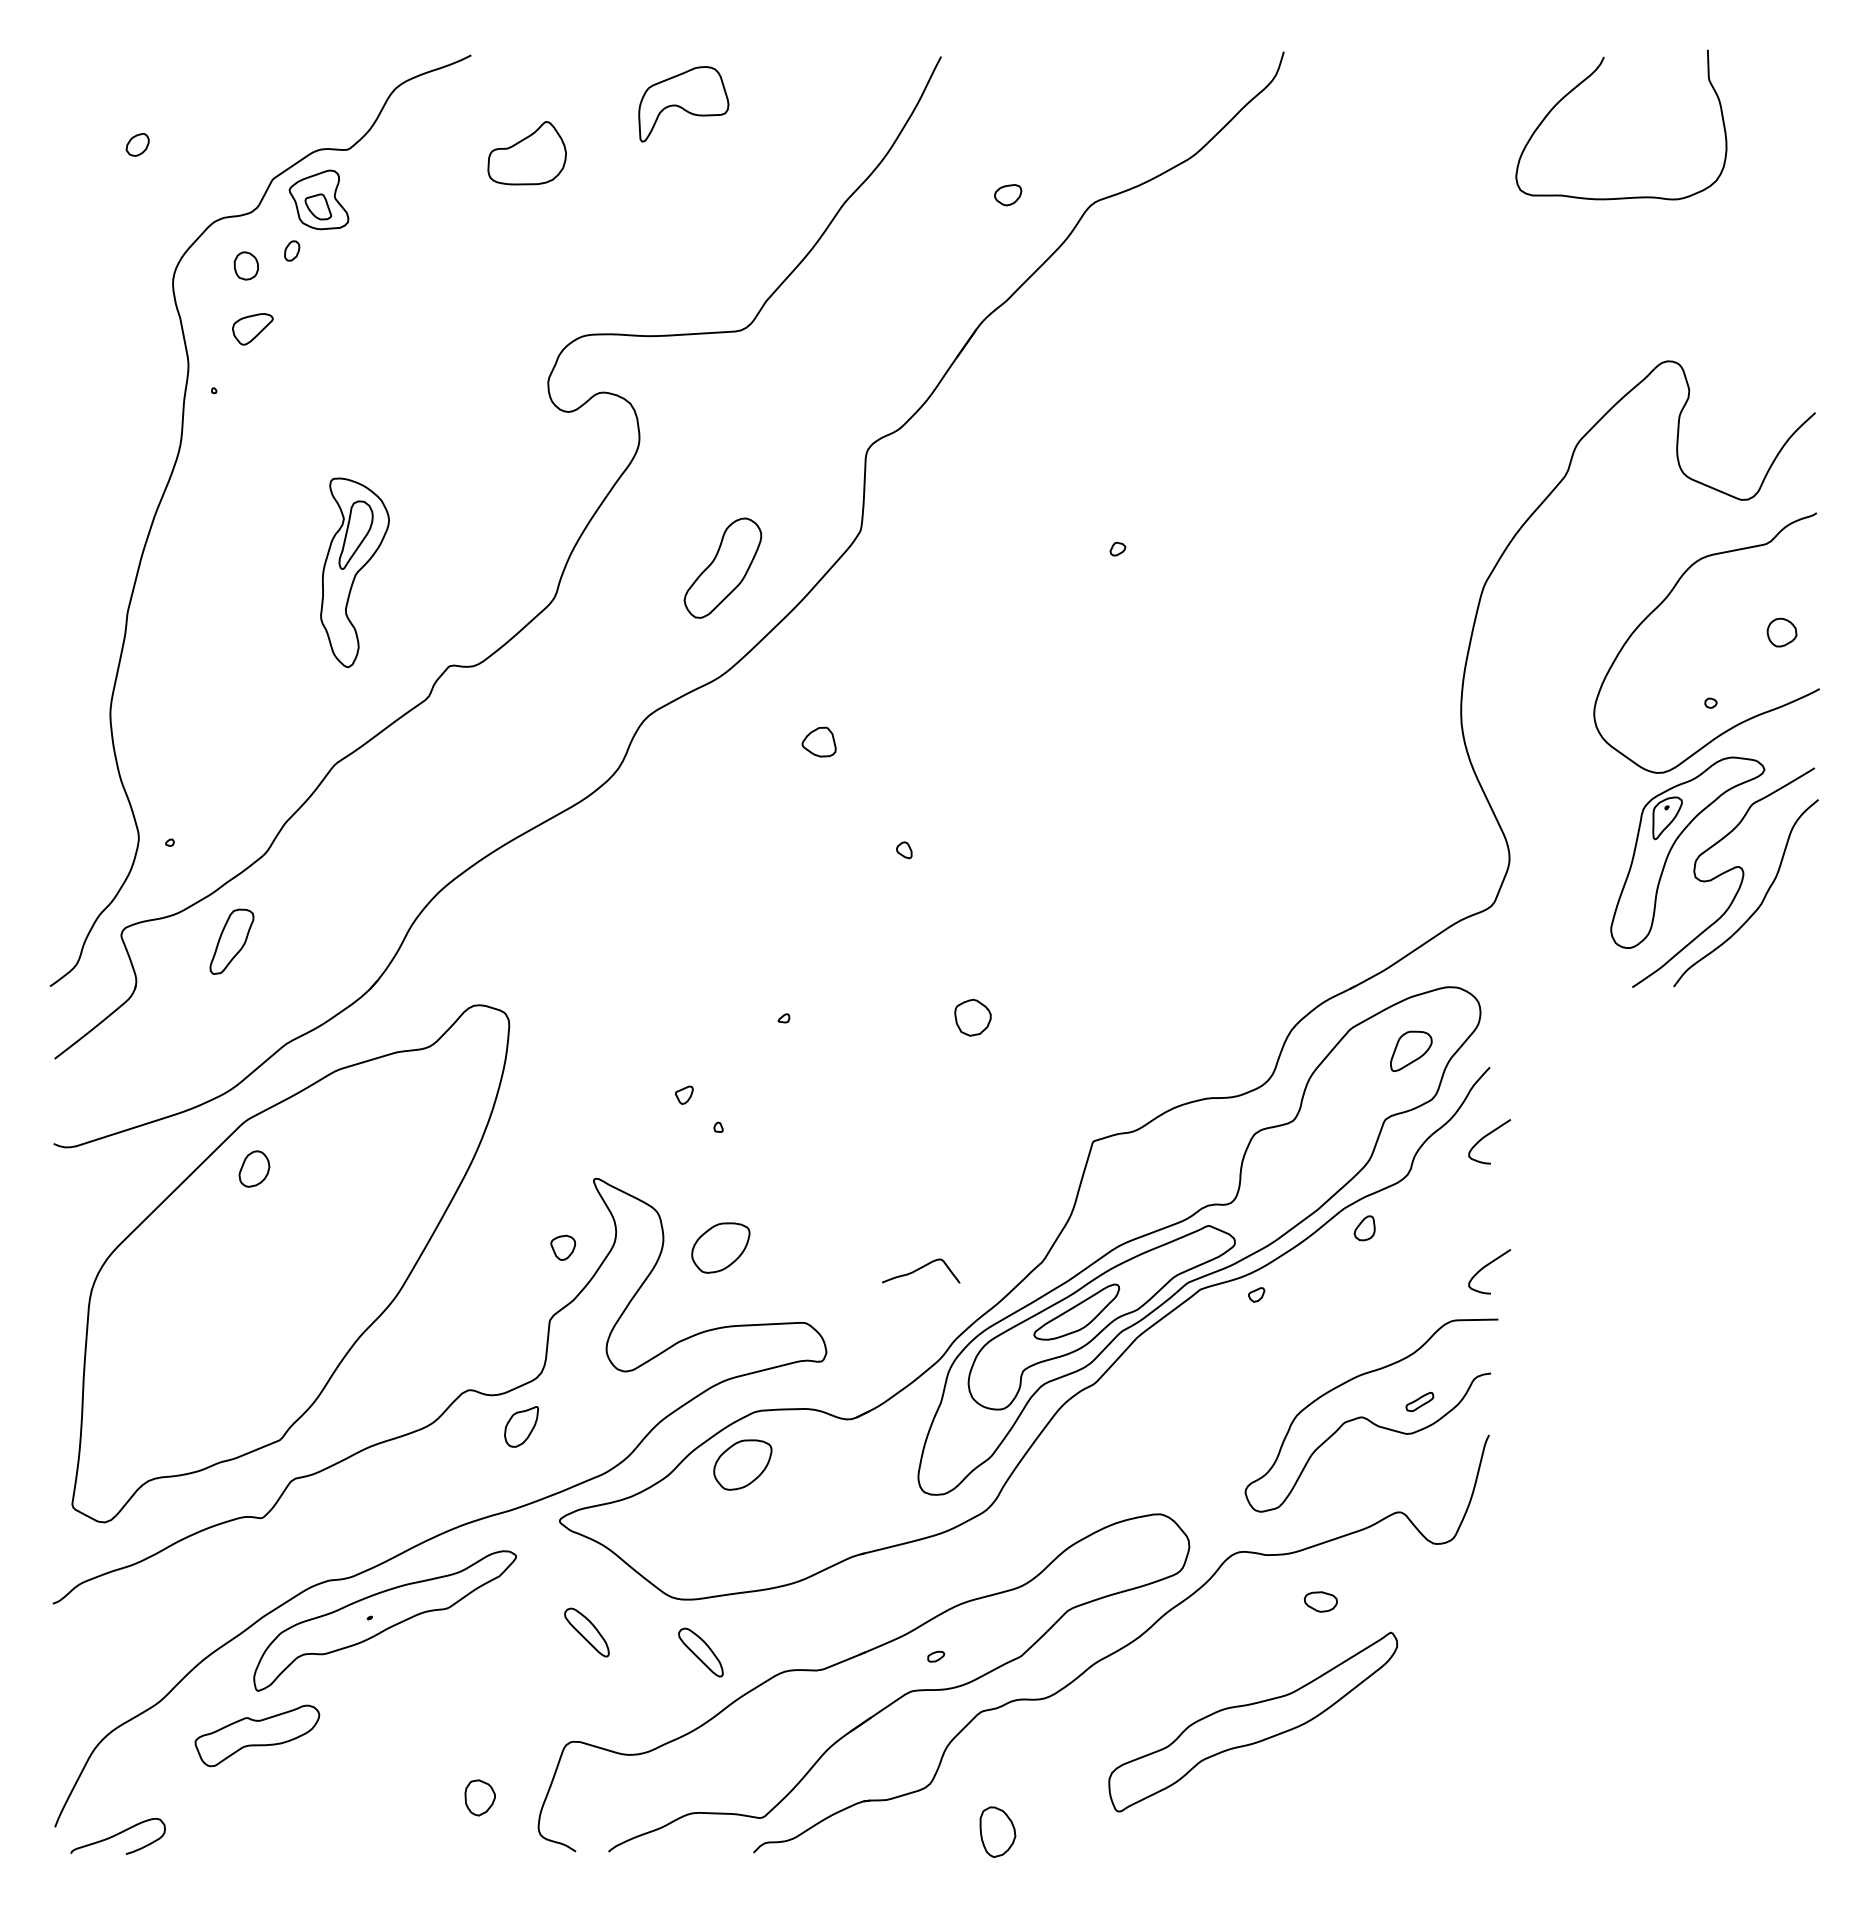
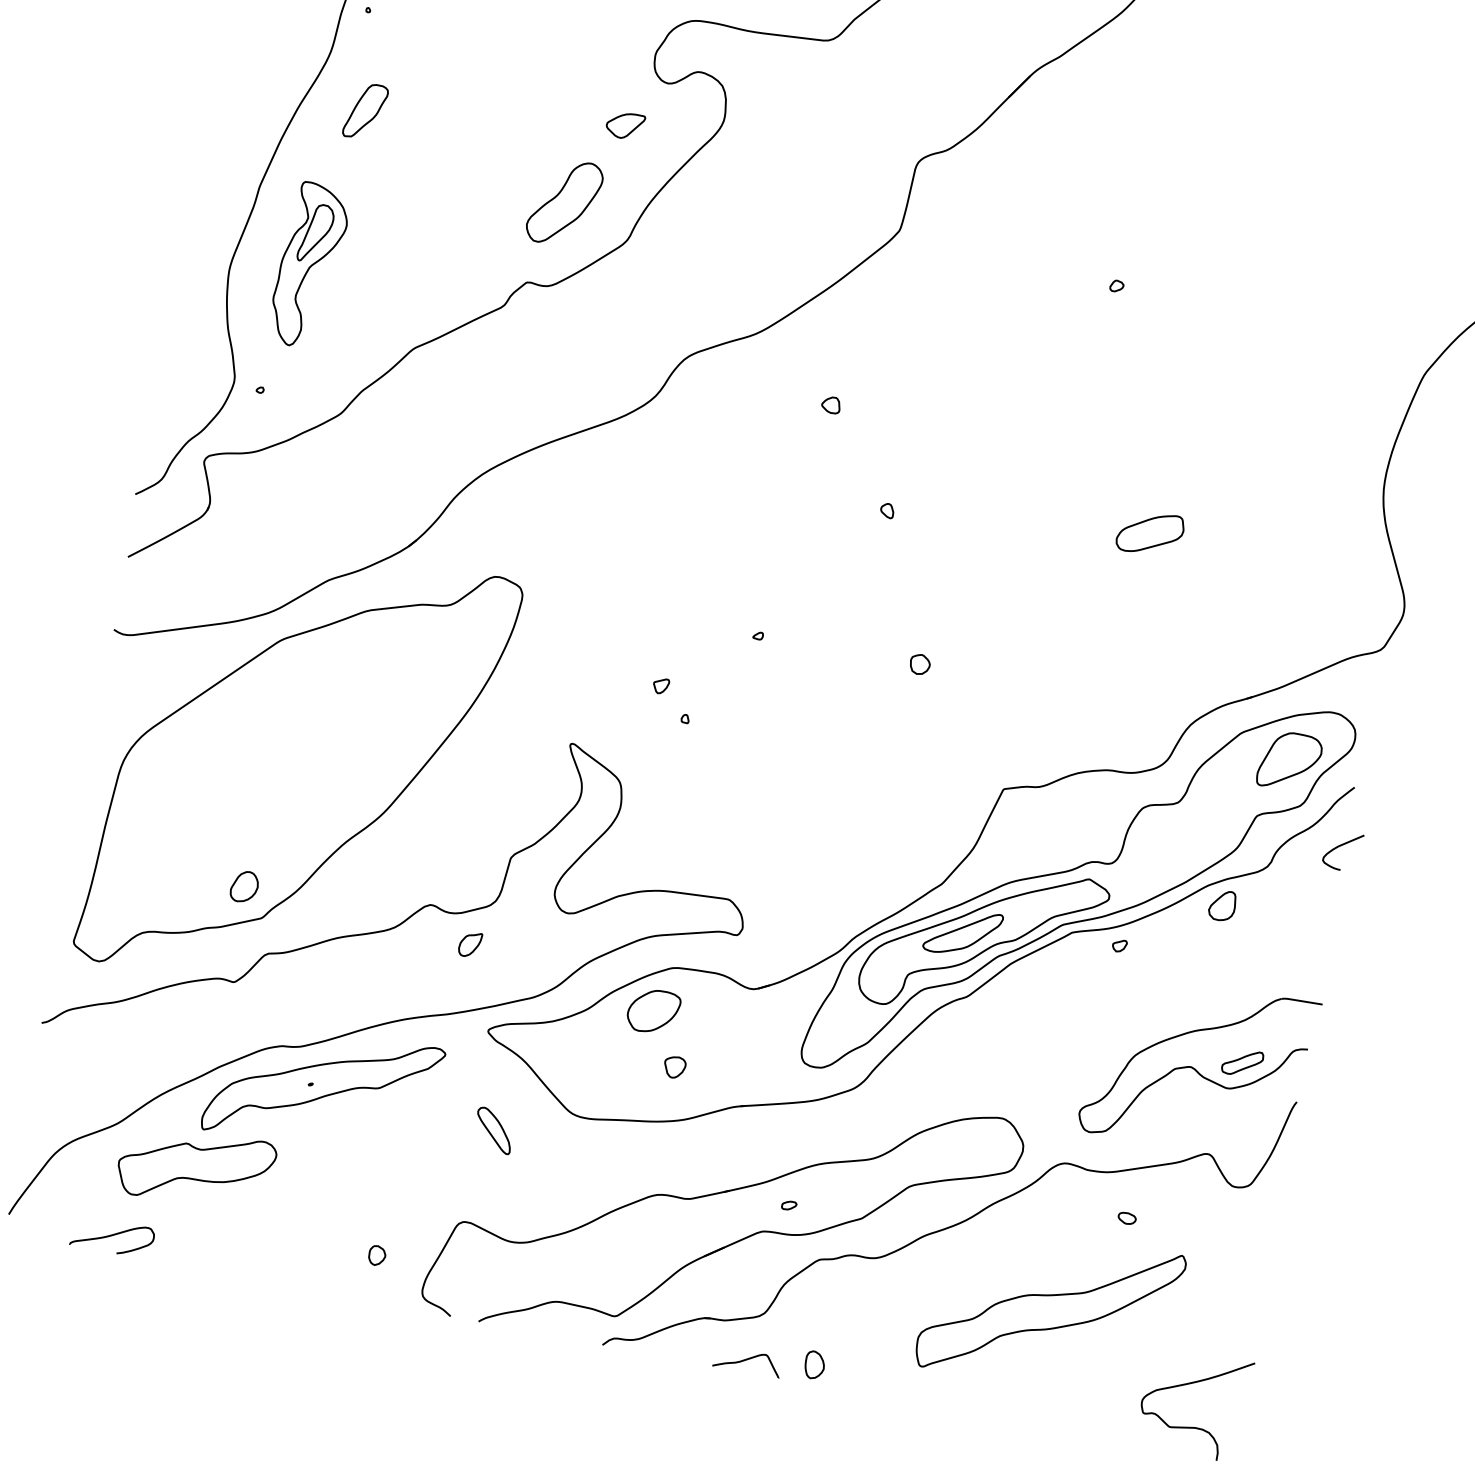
part: (528, 468) -> (625, 125), added
part: (722, 567) -> (564, 202), moved
part: (354, 572) -> (308, 265), moved
part: (818, 742) -> (830, 405), size x0.62
part: (1206, 821) -> (1150, 533), added
part: (231, 941) -> (365, 111), moved
part: (972, 1017) -> (919, 664), size x0.62
part: (1411, 1051) -> (1289, 761), size x1.67
part: (254, 1168) -> (244, 886), moved
part: (1364, 1228) -> (1222, 905), size x1.43
part: (563, 1247) -> (675, 1067), moved
part: (720, 1247) -> (668, 821), removed
curve: (1485, 1267) -> (1319, 958), removed
curve: (920, 1269) -> (747, 1360), moved
part: (1419, 1401) -> (1242, 1062), size x1.67
part: (521, 1426) -> (470, 944), size x0.71
part: (1321, 1601) -> (1127, 1218), size x0.62
part: (700, 1652) -> (588, 1165), removed
part: (257, 1735) -> (196, 1167), size x1.43
curve: (1424, 1777) -> (1188, 1384), added
part: (480, 1798) -> (377, 1256), size x0.62
part: (997, 1831) -> (814, 1364), size x0.62
curve: (117, 1835) -> (112, 1236), moved

